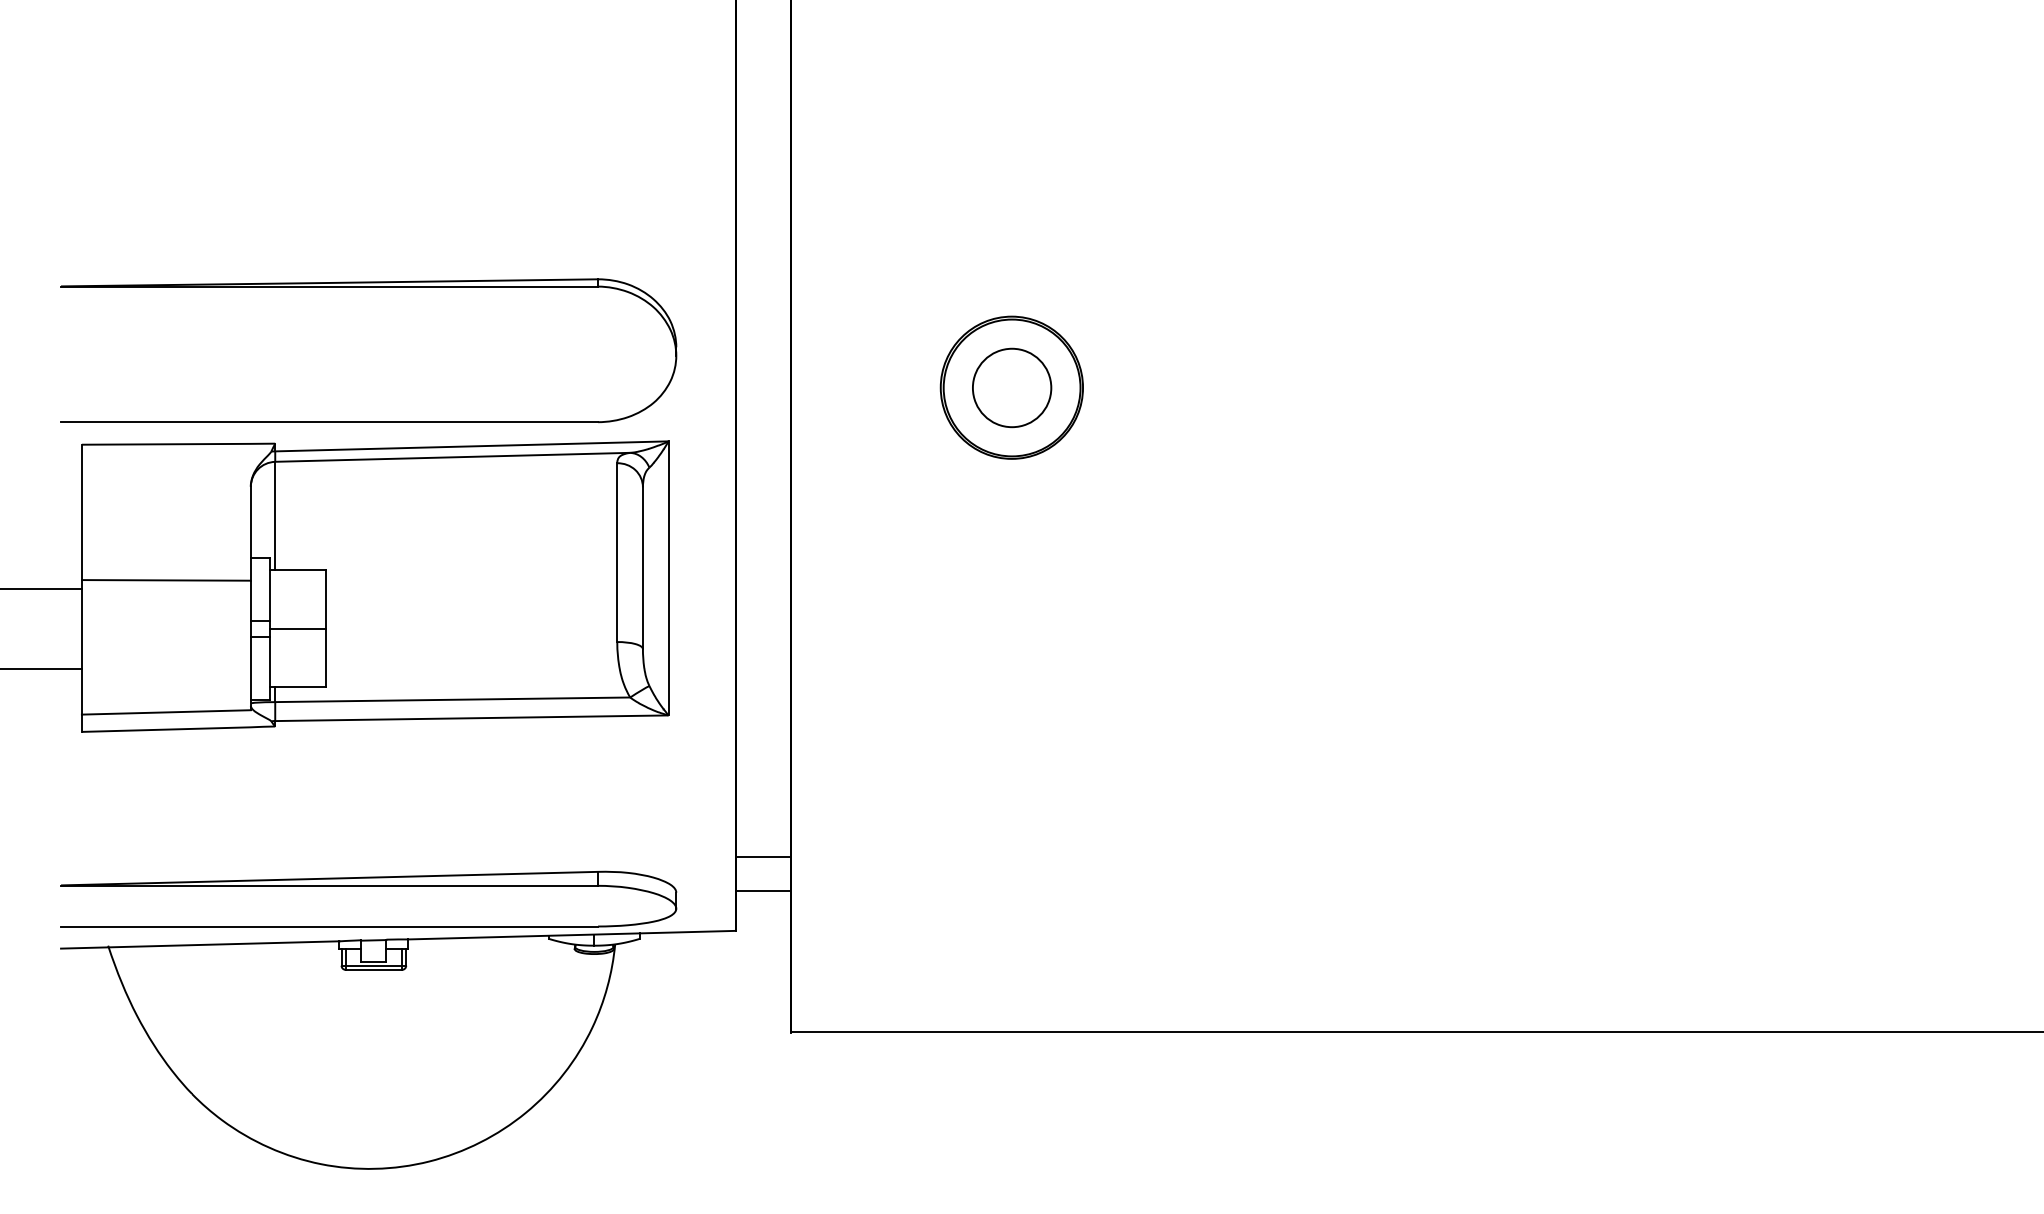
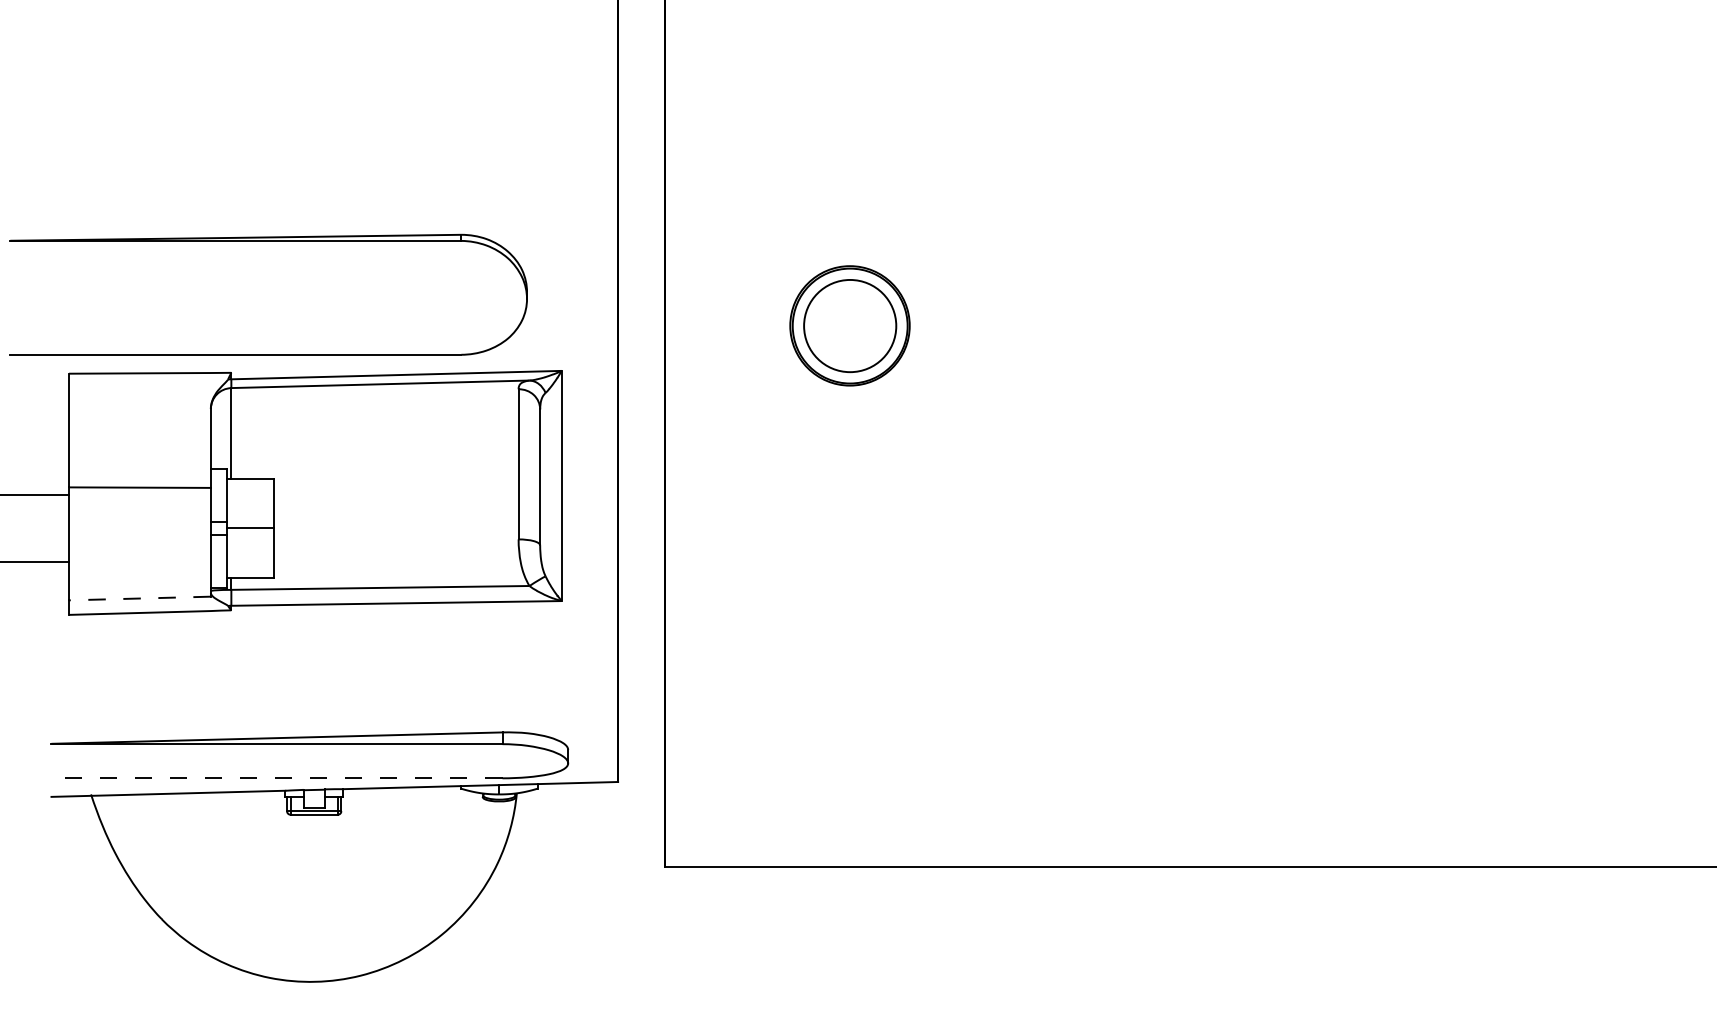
part: (368, 287) -> (268, 241), moved
circle: (1011, 387) -> (849, 325), size x1.4
line: (165, 712) -> (139, 598), solid -> dashed
line: (763, 857) -> (641, 720), removed
line: (763, 891) -> (641, 748), removed
line: (329, 926) -> (276, 778), solid -> dashed

